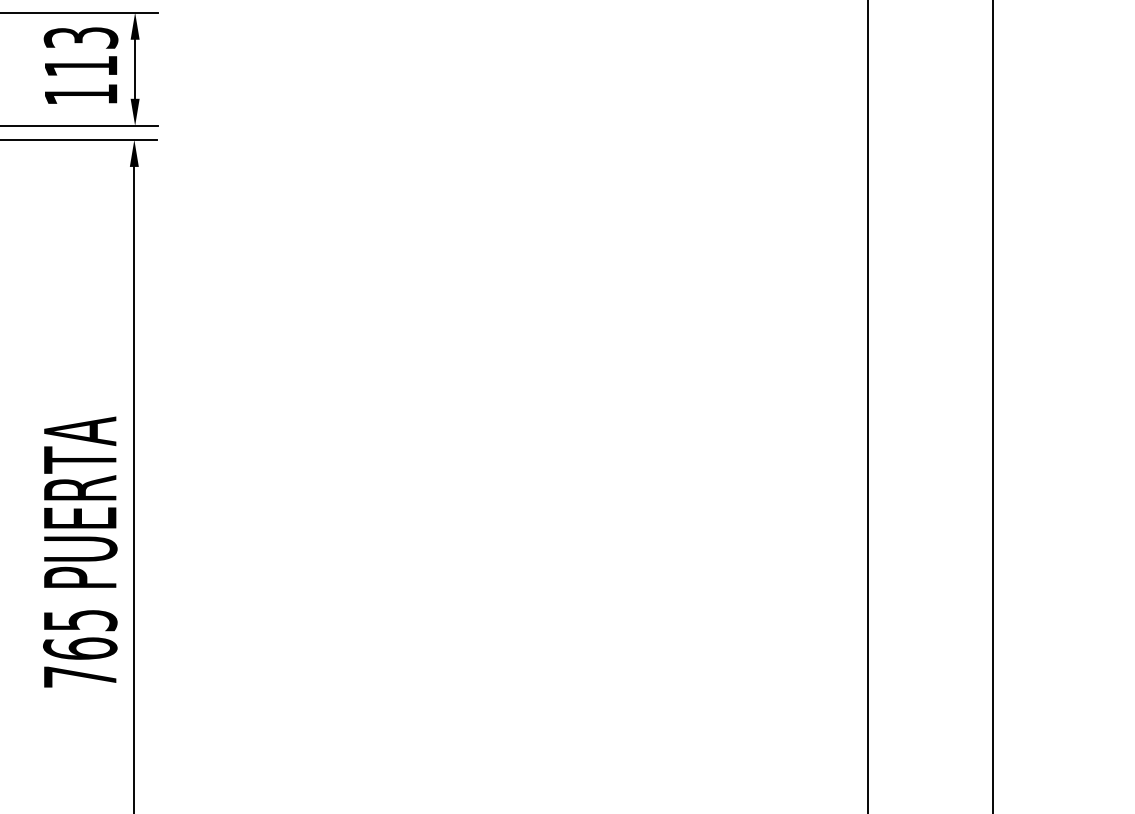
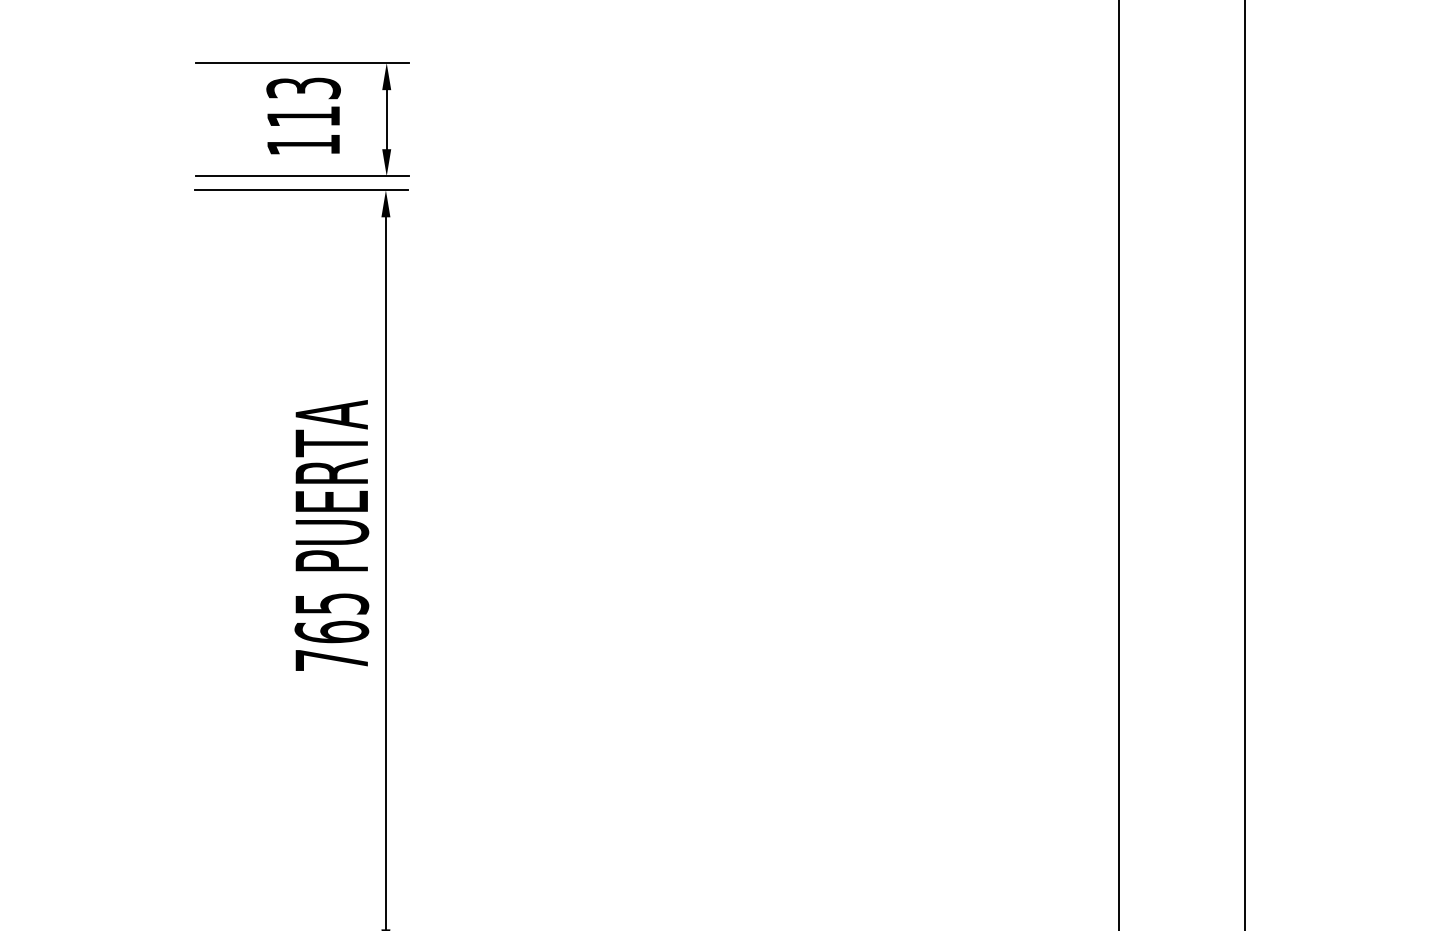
text: (80, 65) -> (303, 115), moved
text: (79, 552) -> (331, 535), moved

